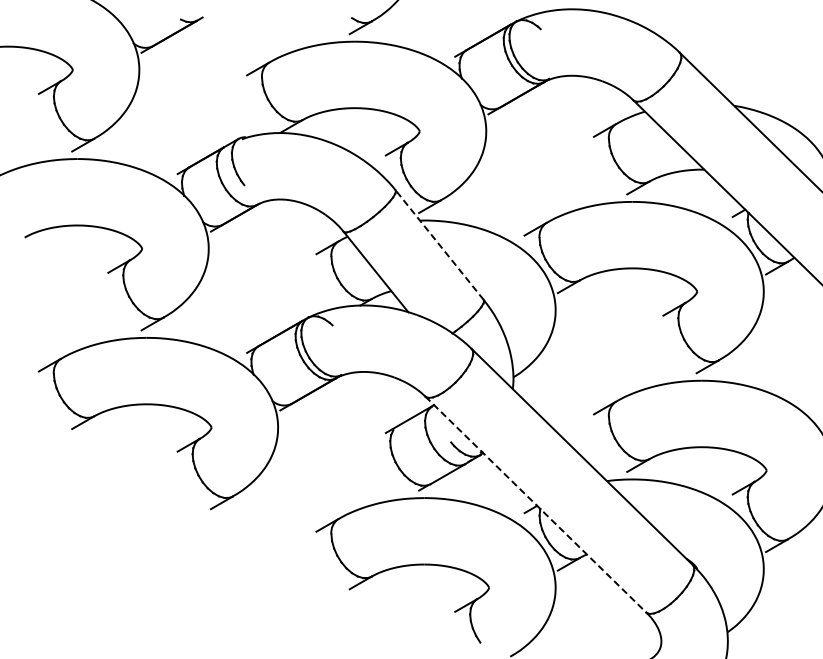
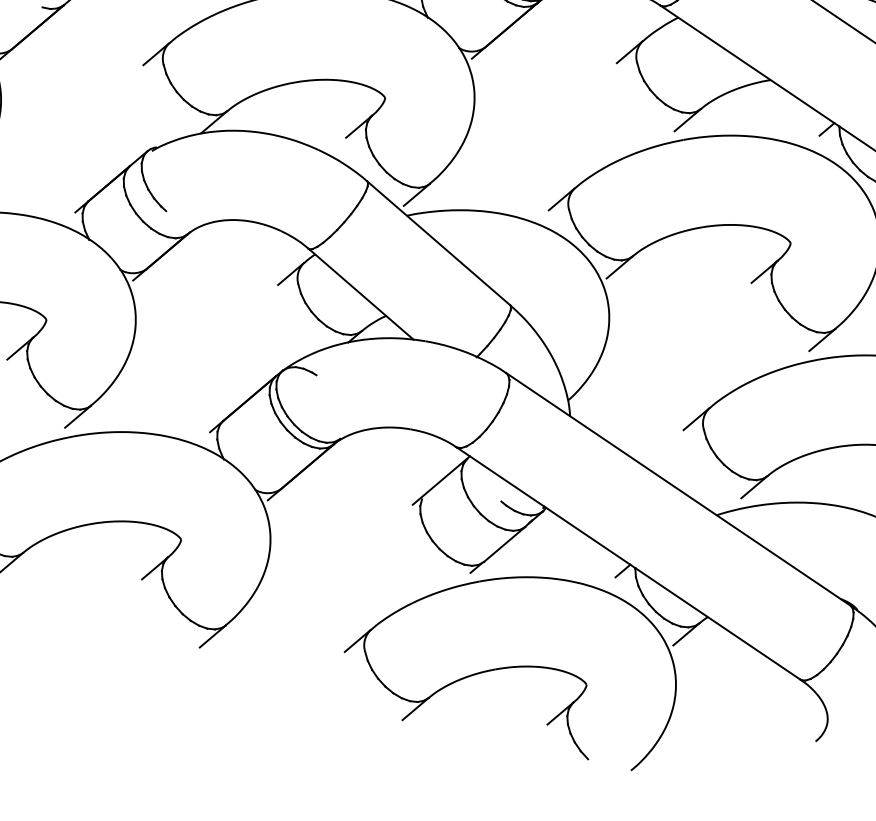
line: (439, 244) -> (438, 242), dashed -> solid
line: (535, 504) -> (627, 563), dashed -> solid

